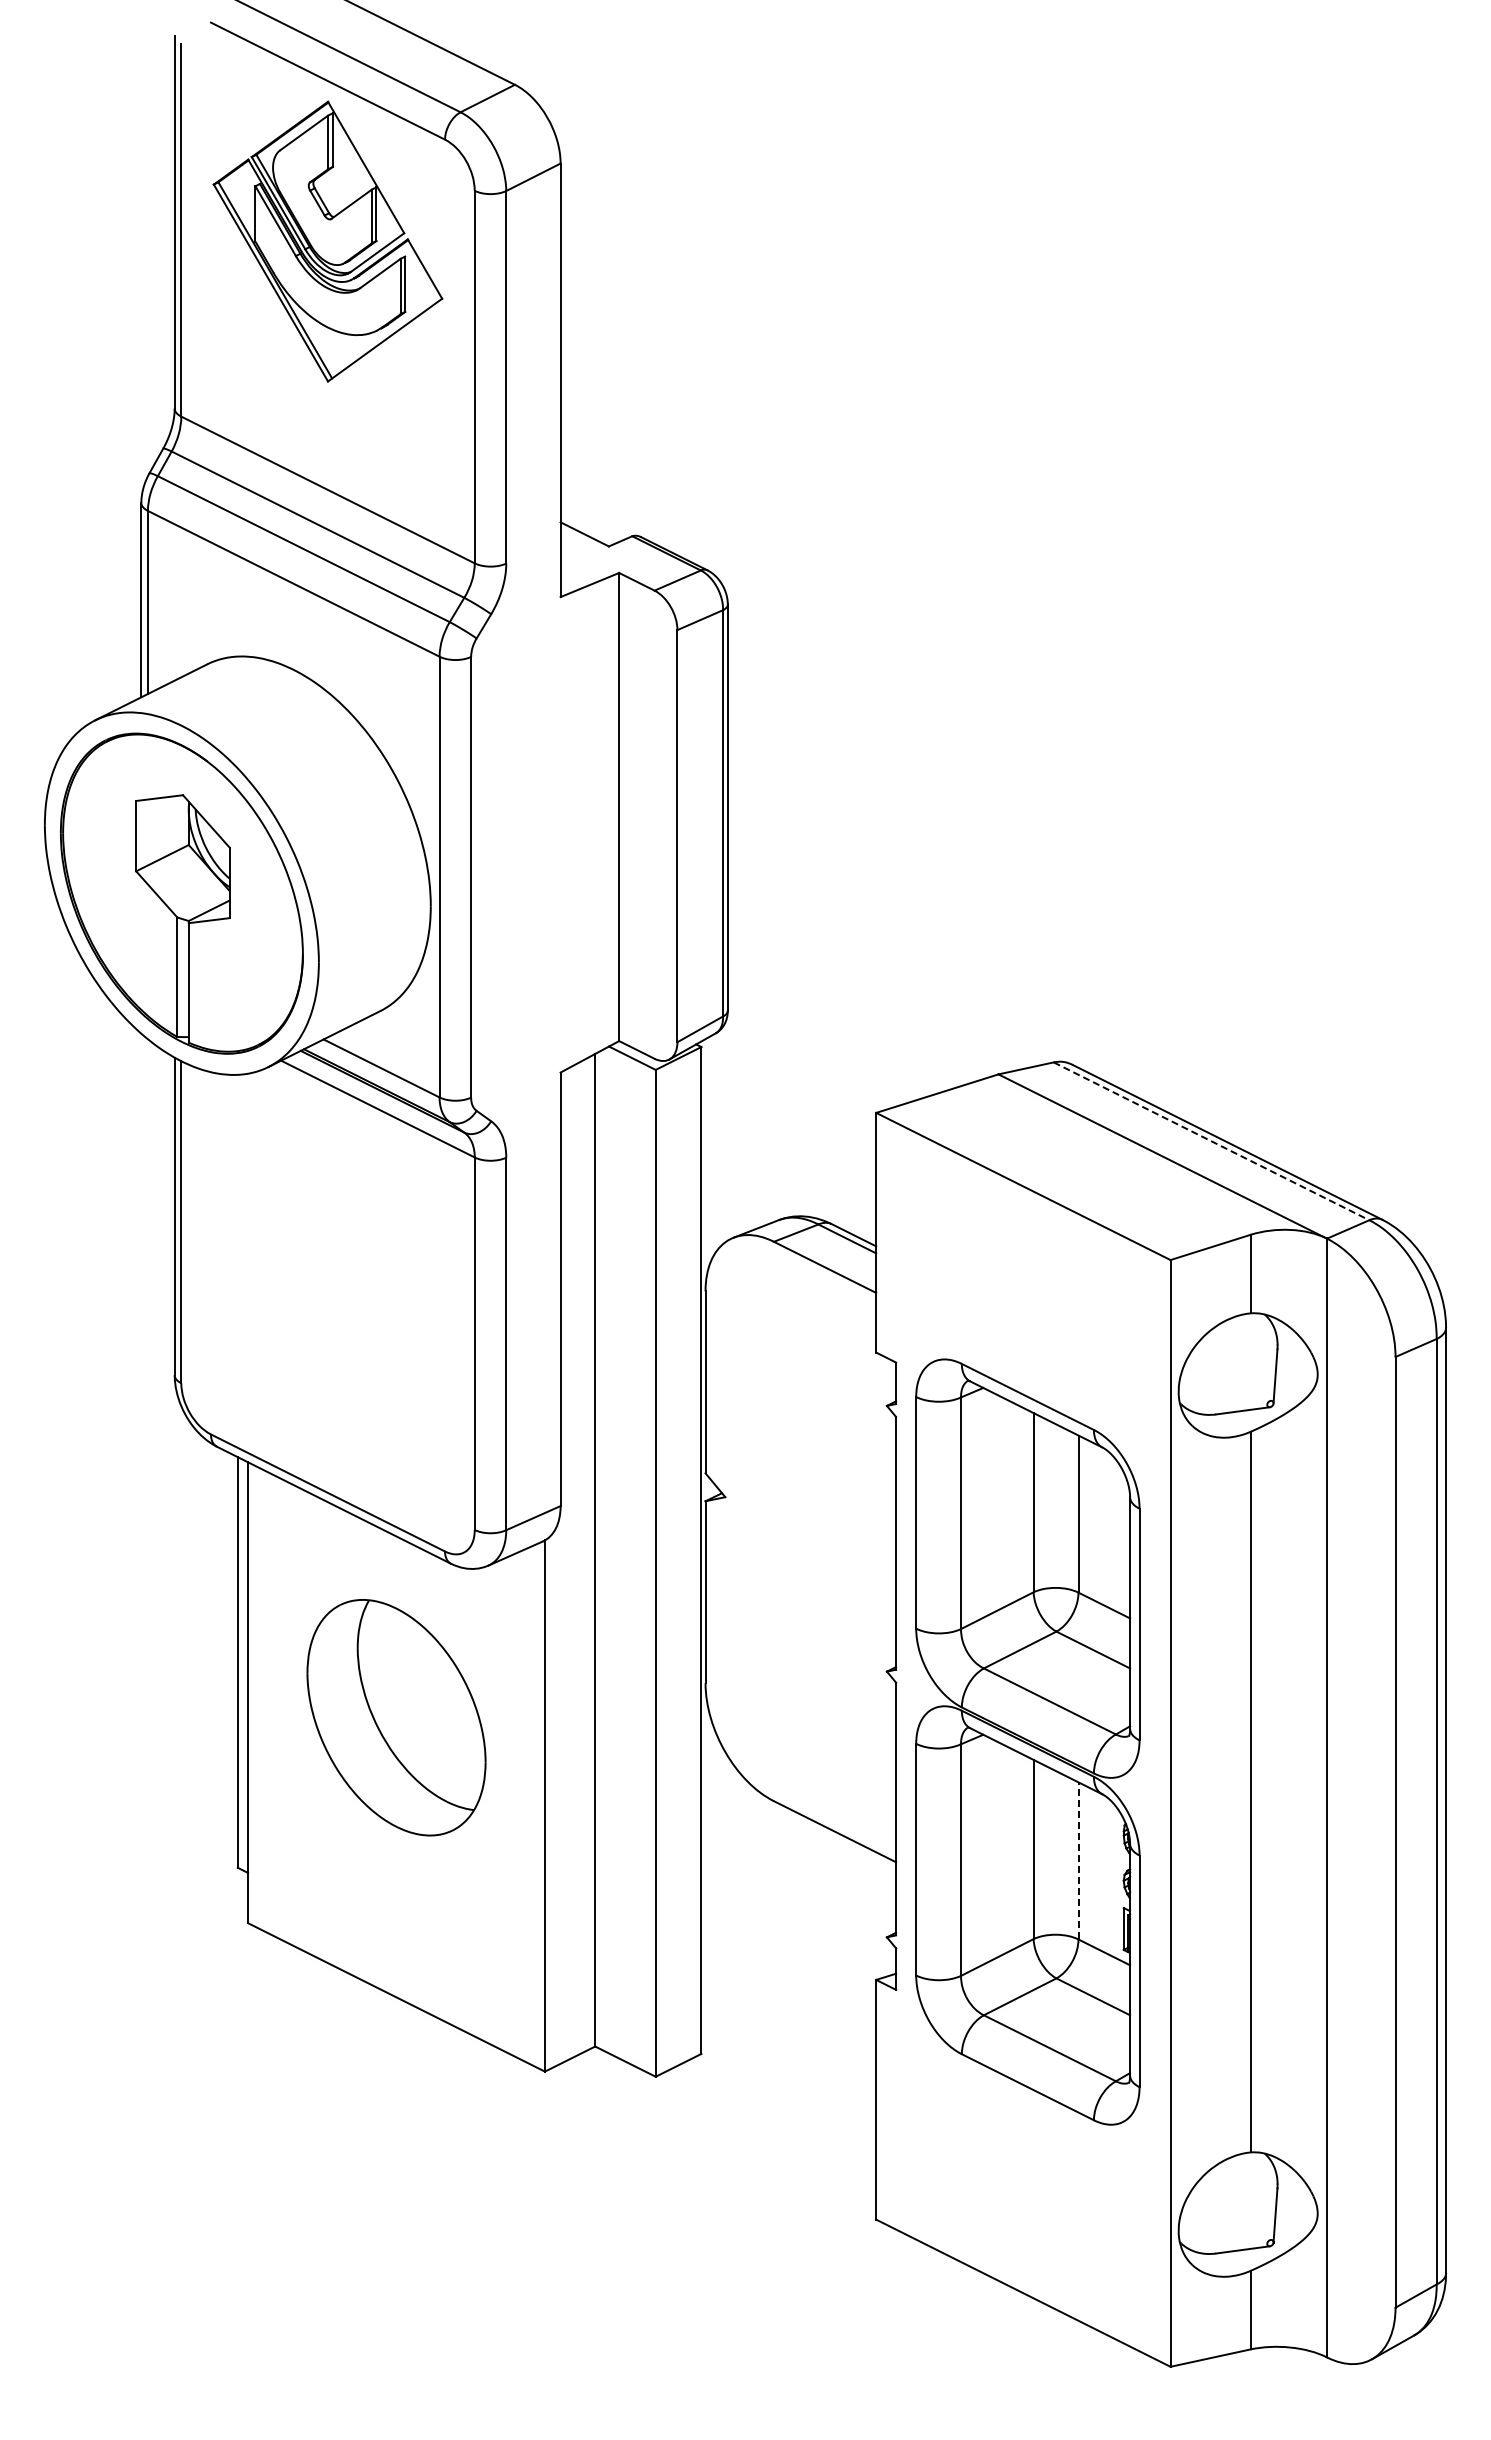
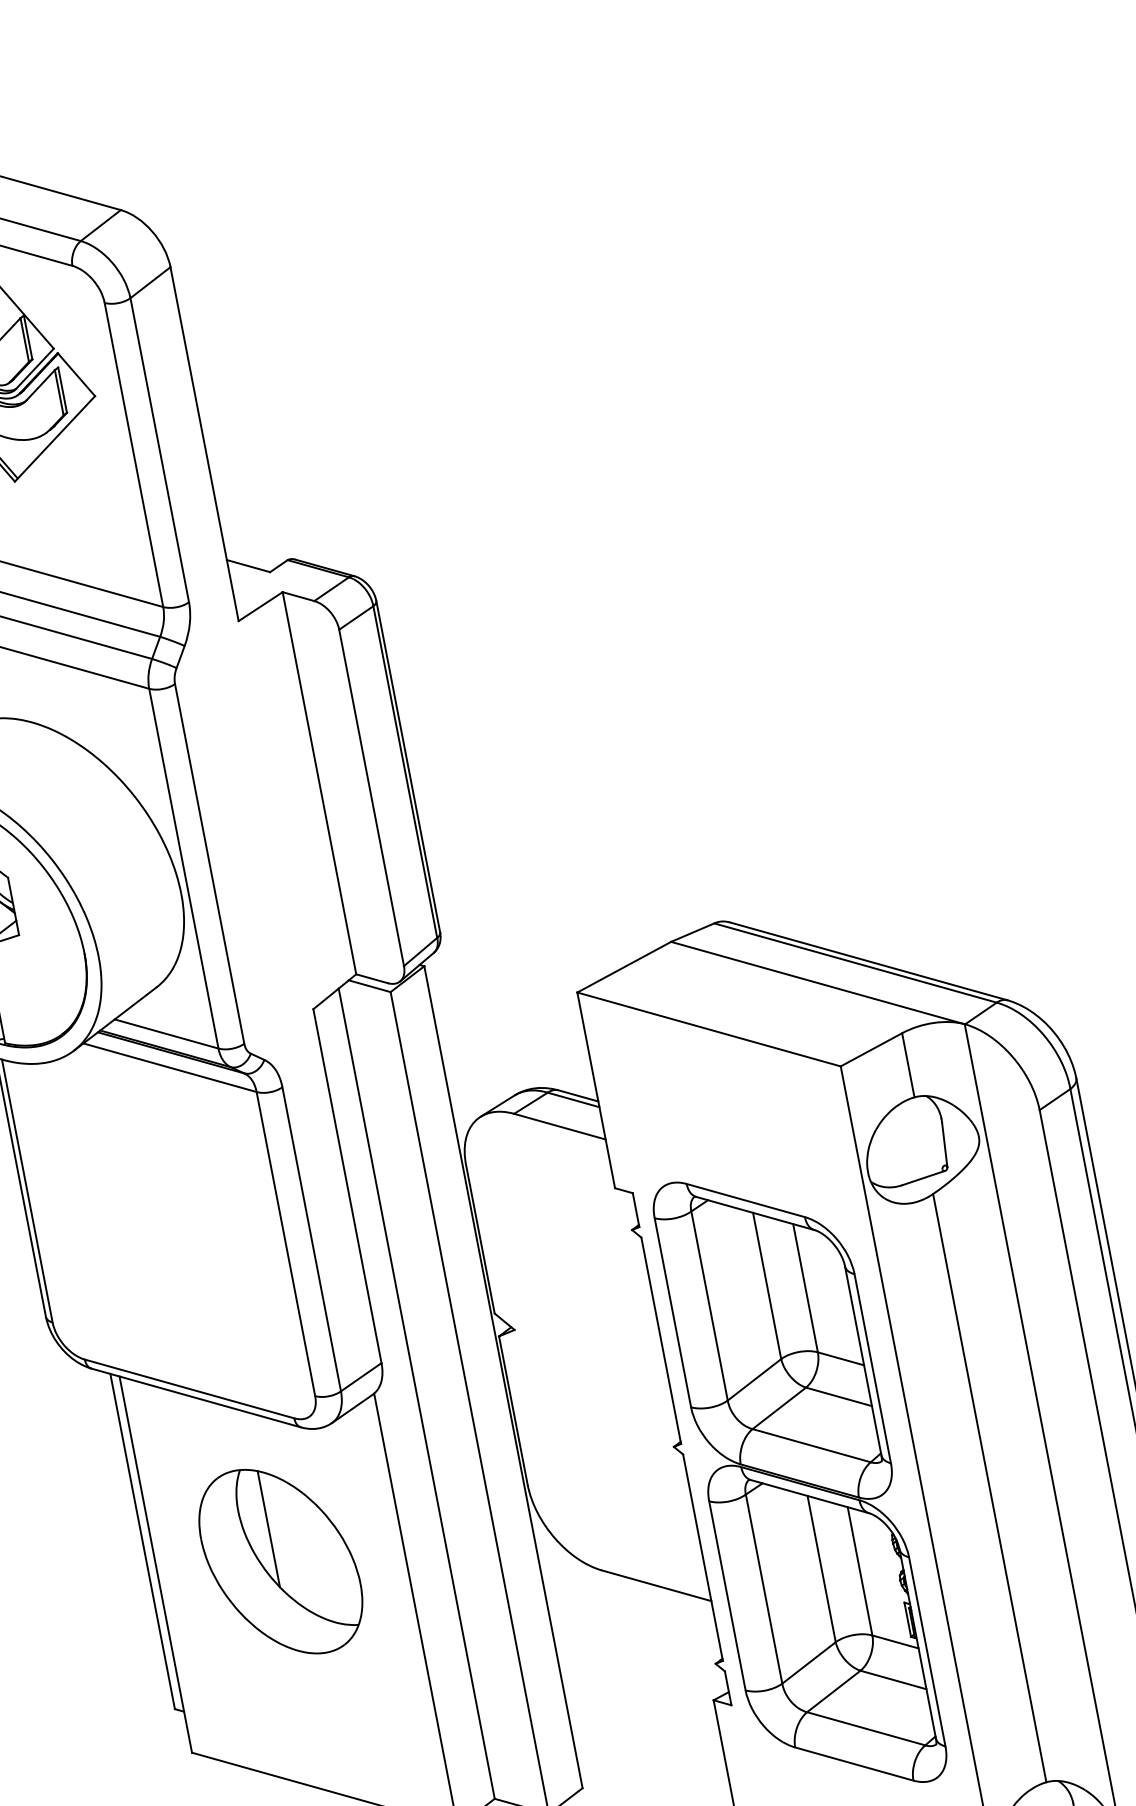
line: (1211, 1141) -> (855, 963), dashed -> solid
line: (389, 1676) -> (268, 1529), added
line: (1078, 1860) -> (860, 1571), dashed -> solid

